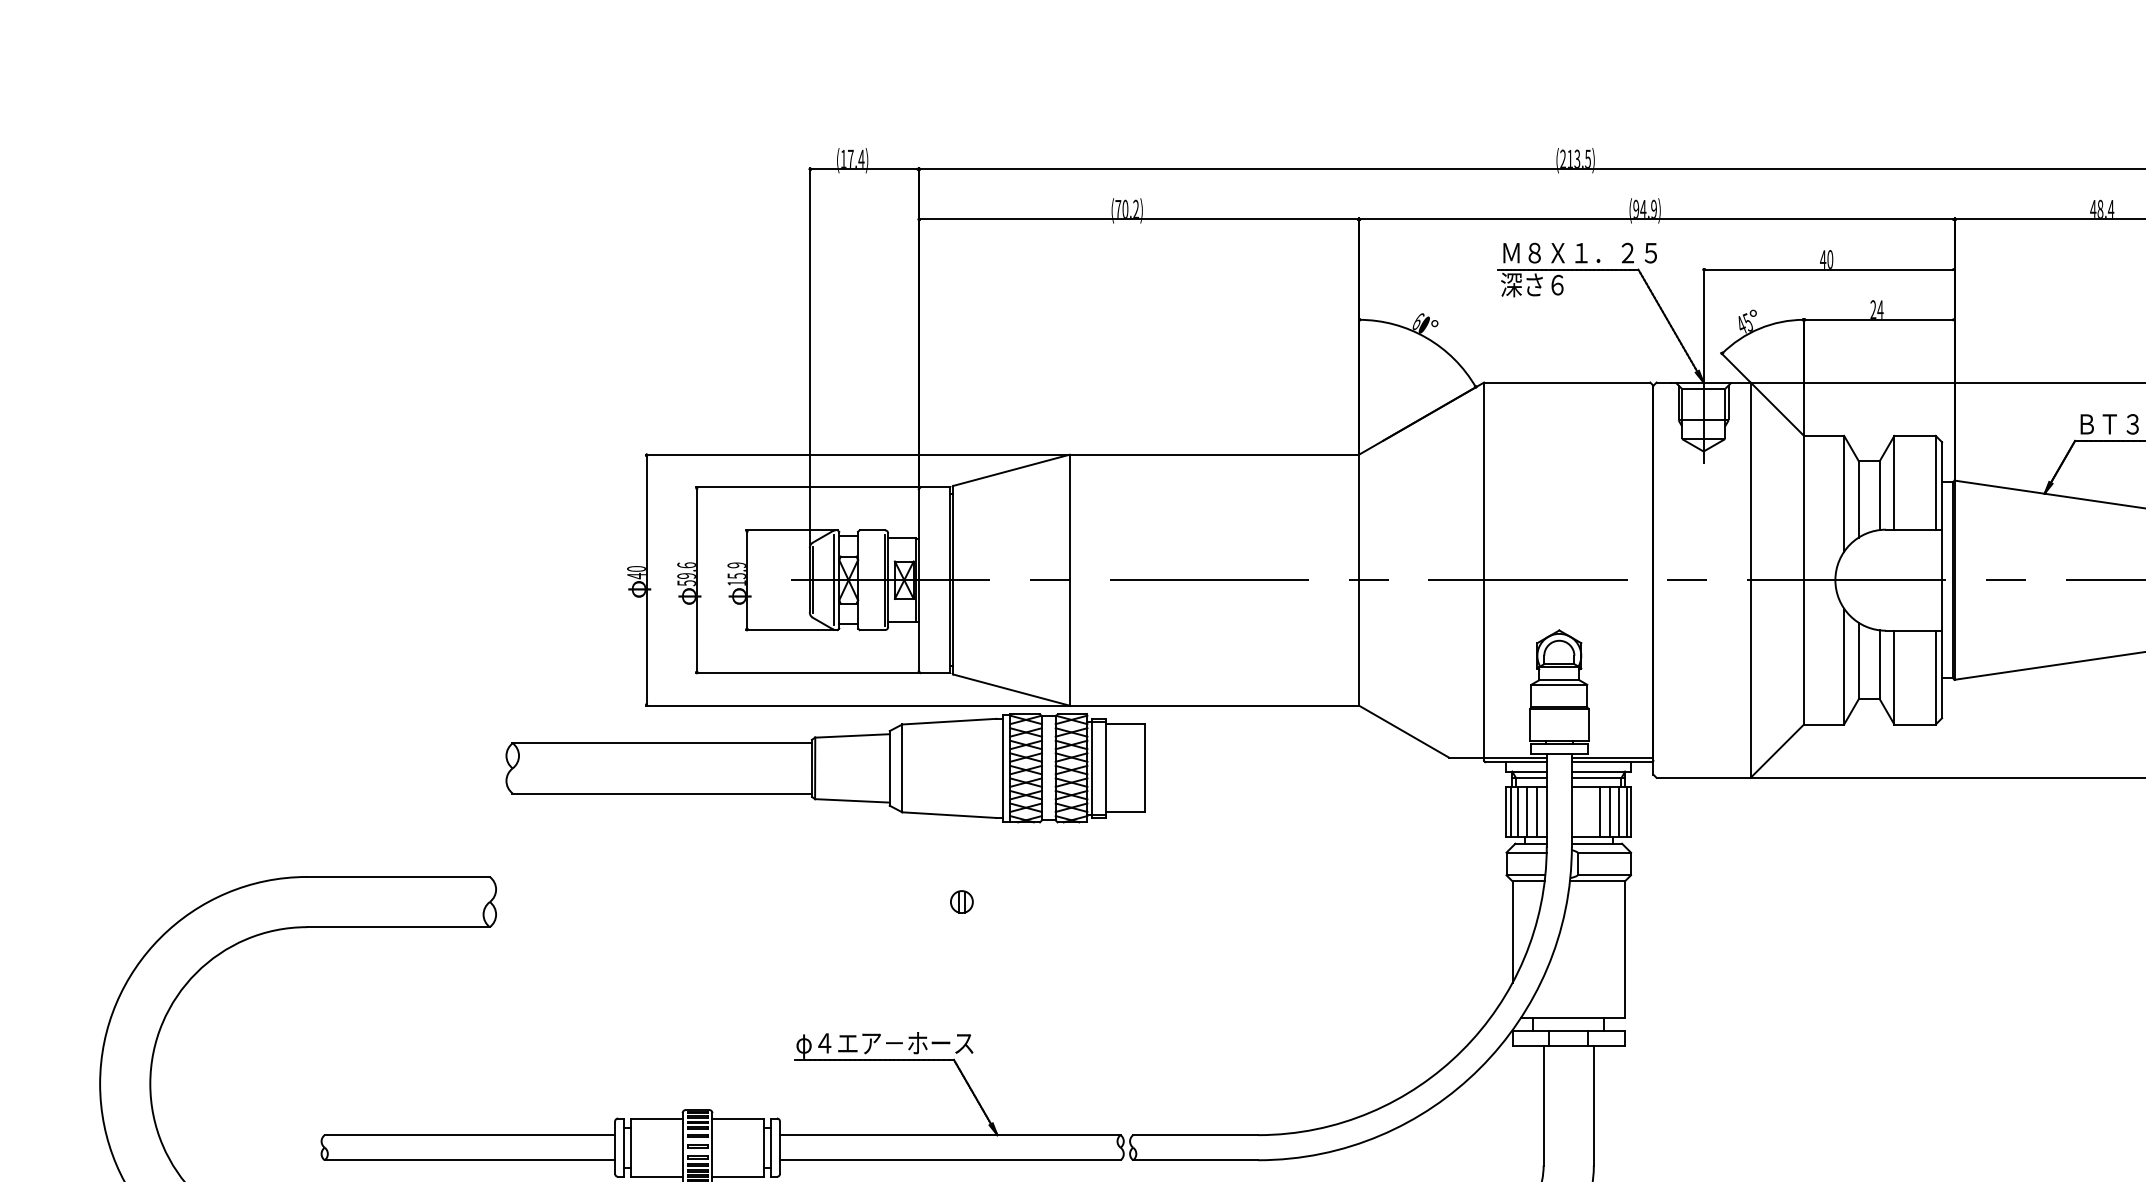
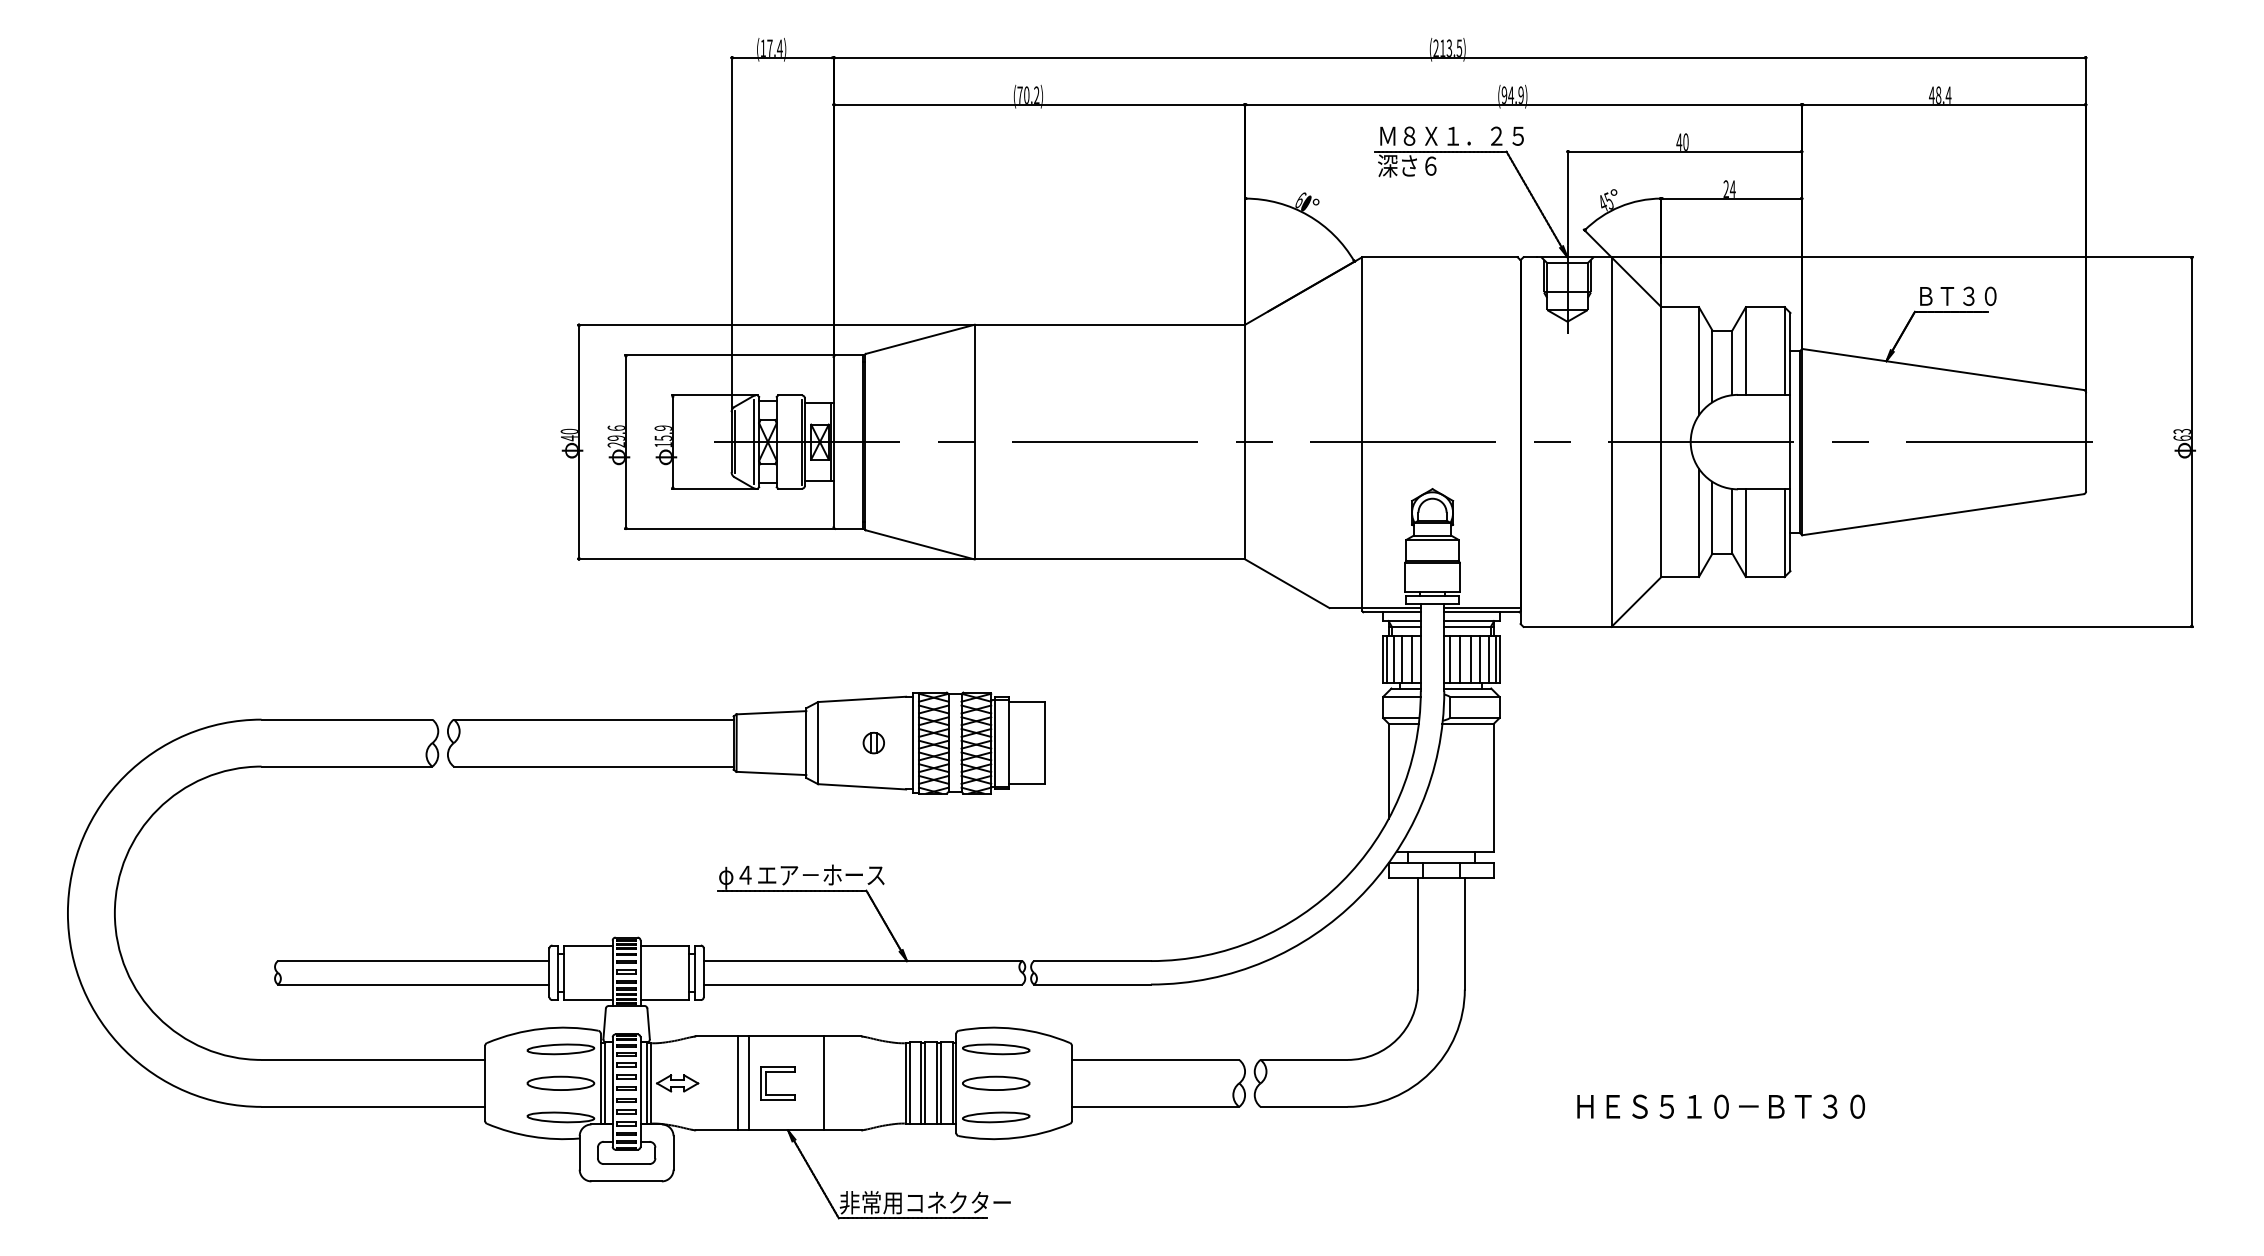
text: (685, 582) -> (615, 444), 59.6 -> 29.6
part: (825, 767) -> (746, 742), moved
line: (1578, 811) -> (1450, 658), added
line: (1589, 811) -> (1460, 658), added

